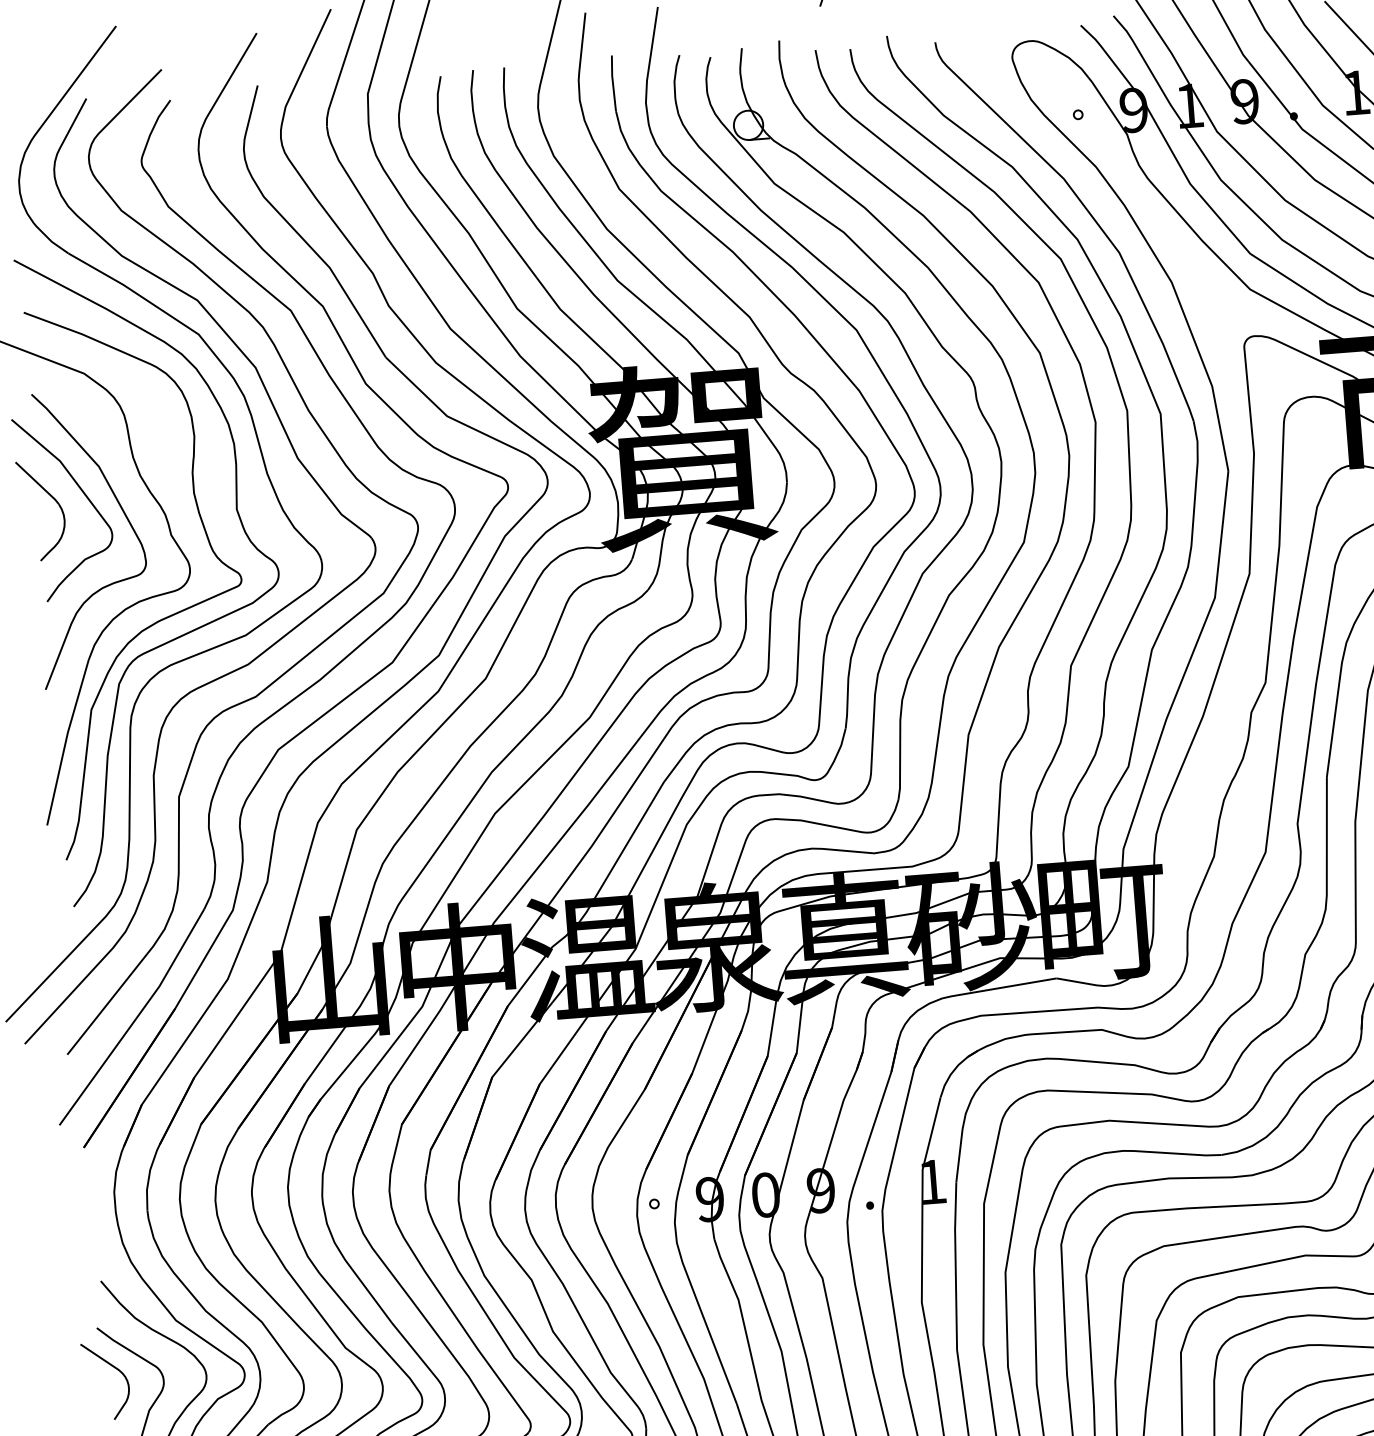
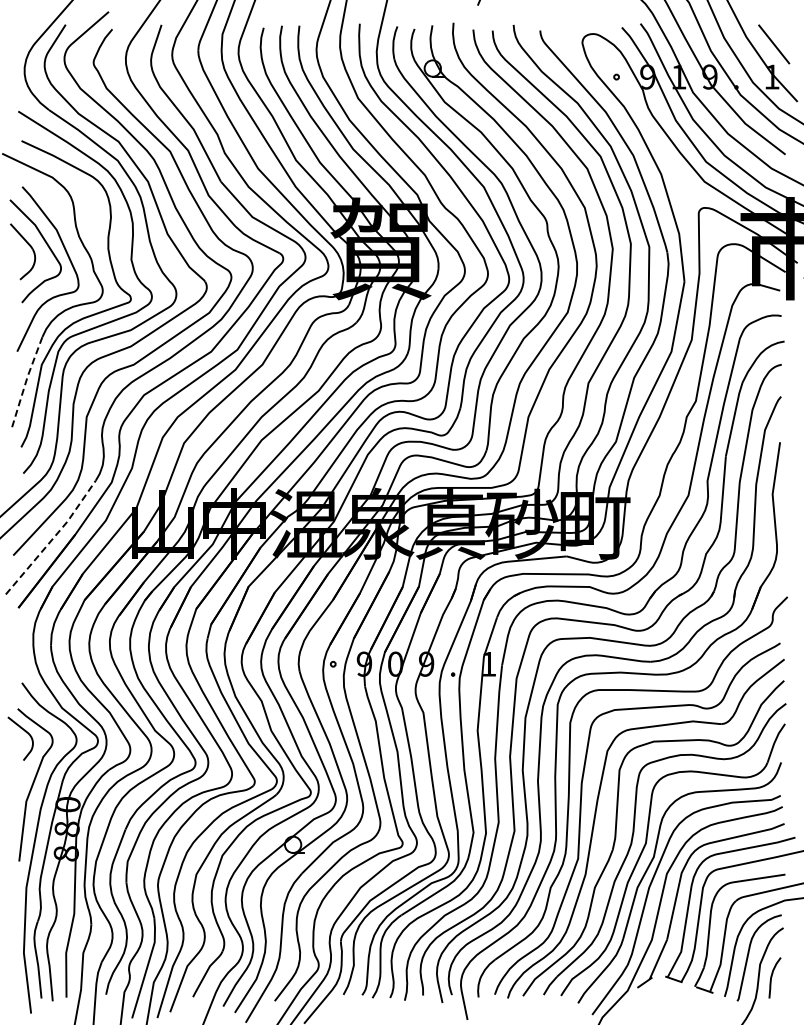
line: (66, 740) -> (26, 380), solid -> dashed
line: (136, 1018) -> (53, 538), solid -> dashed

